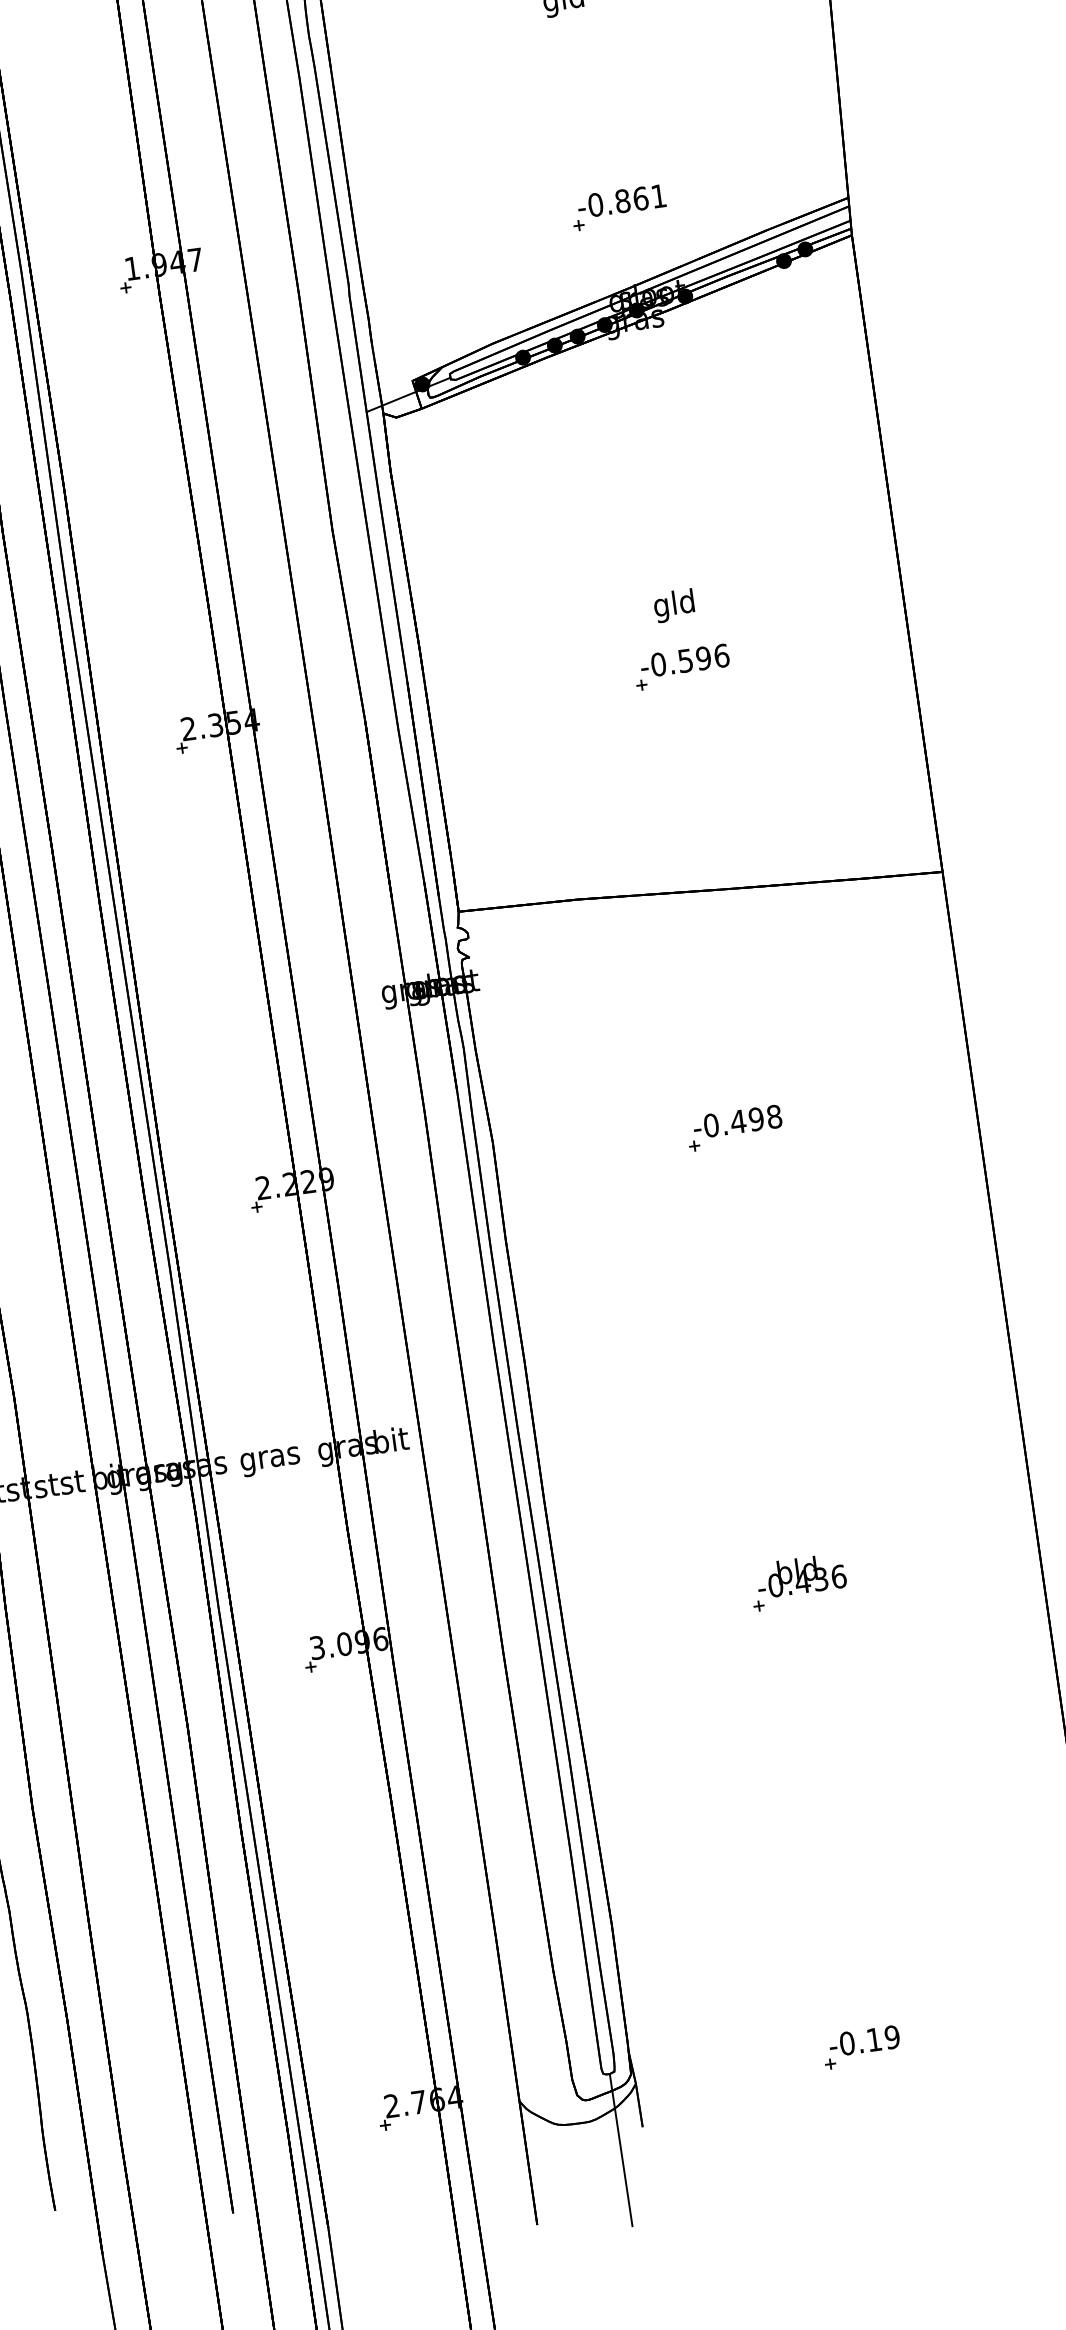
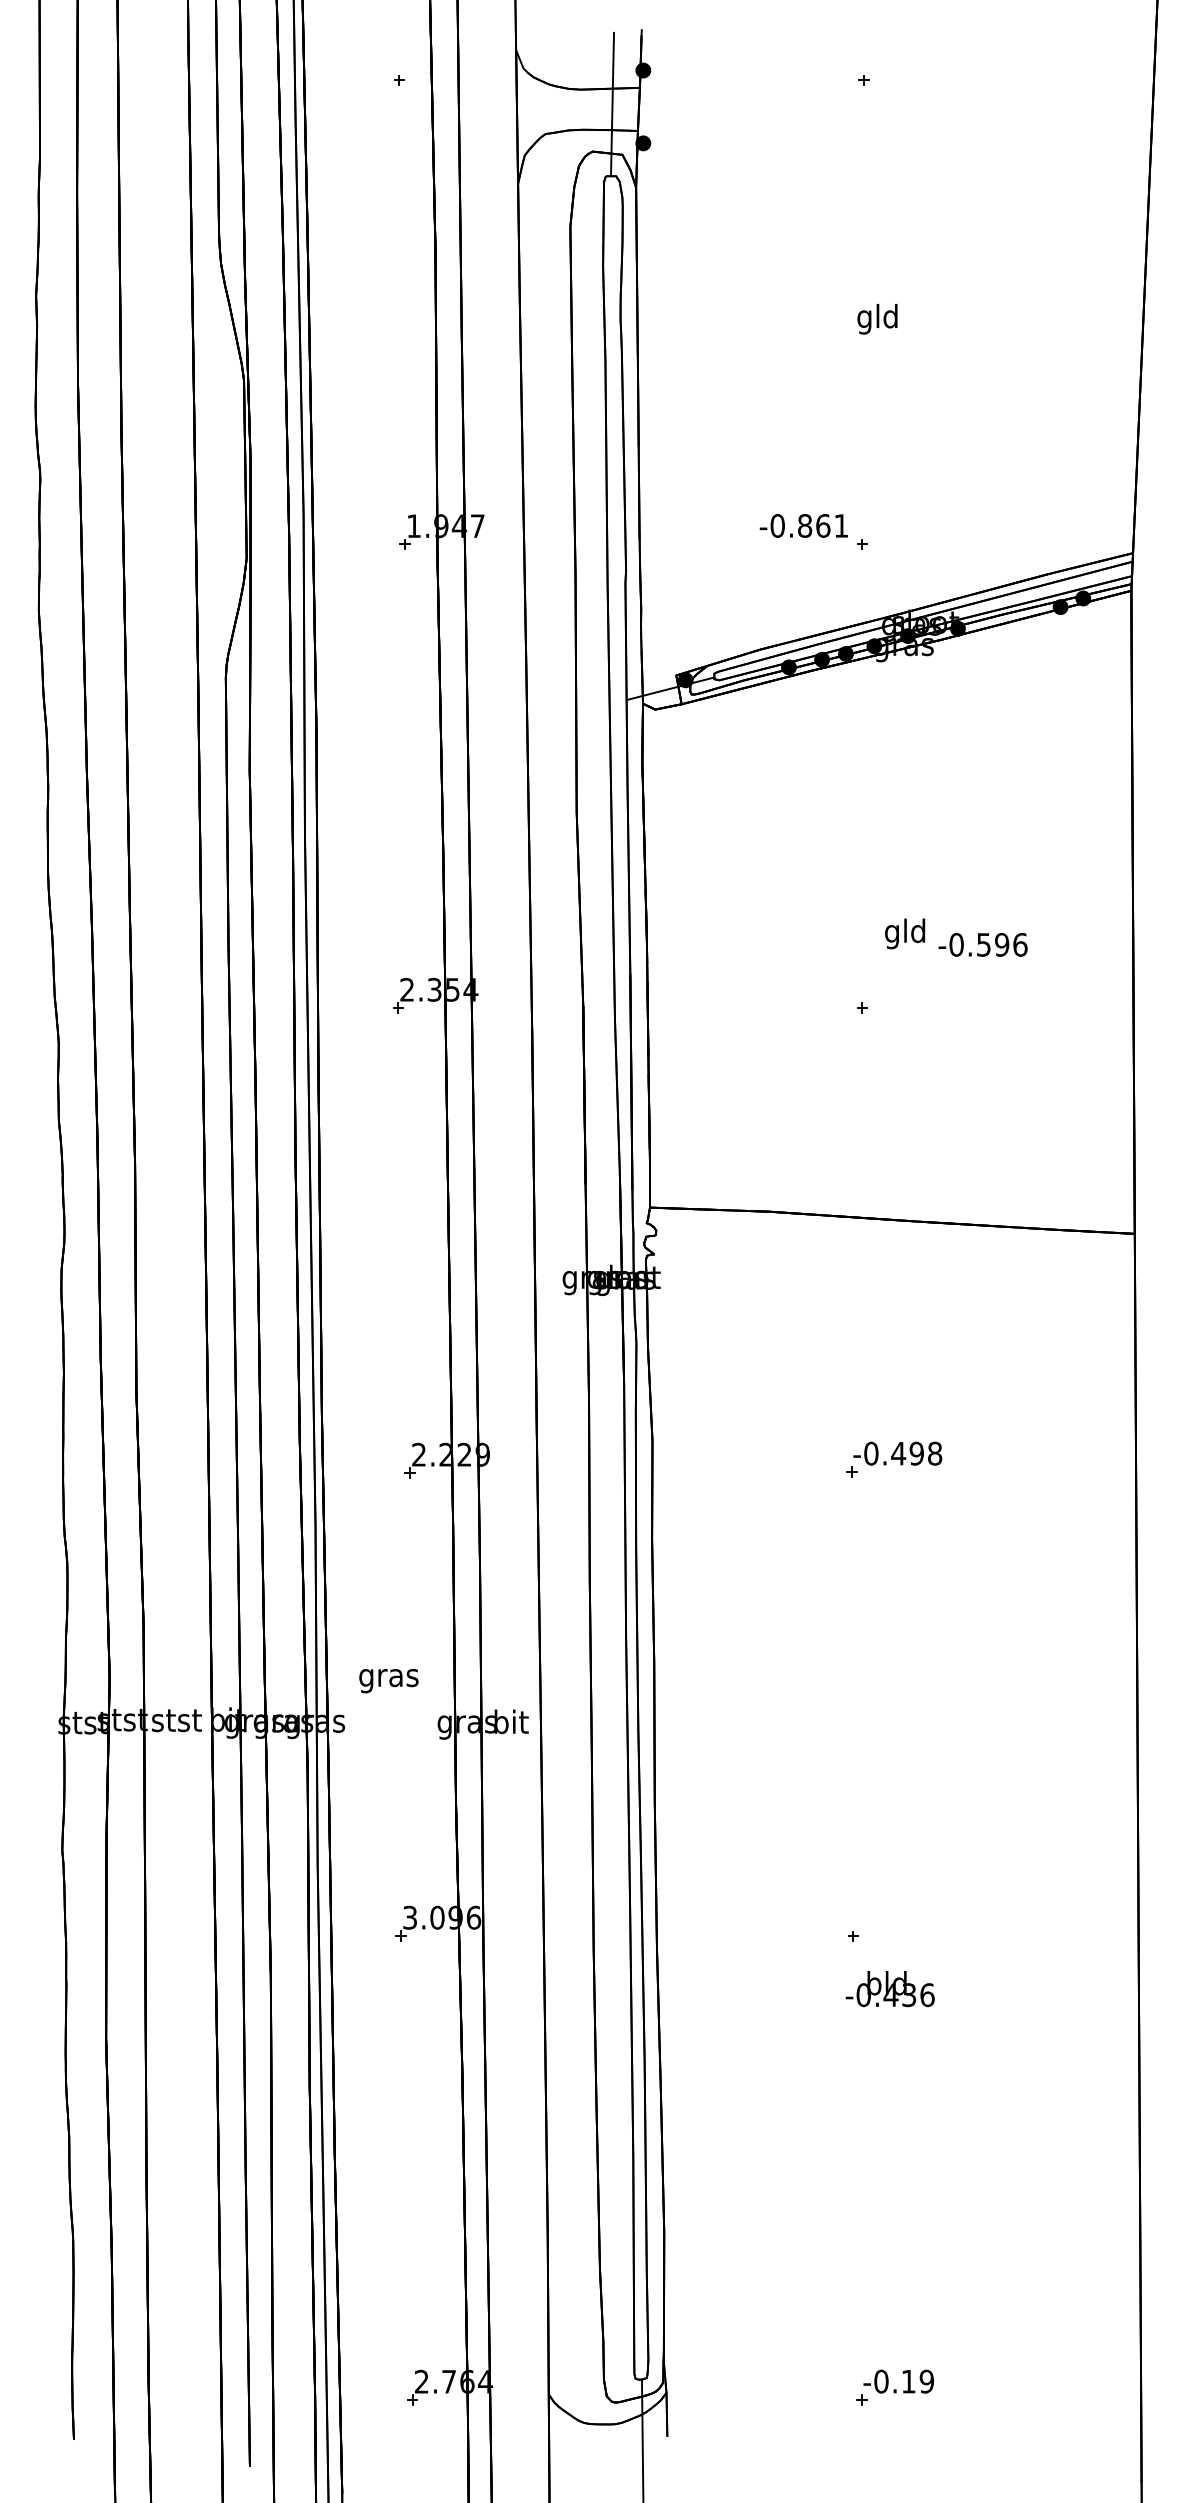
text: (621, 200) -> (803, 525), moved
text: (684, 660) -> (982, 944), moved
text: (270, 1462) -> (388, 1681), moved
text: (800, 1576) -> (889, 1989), moved

